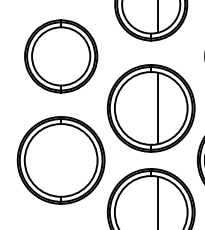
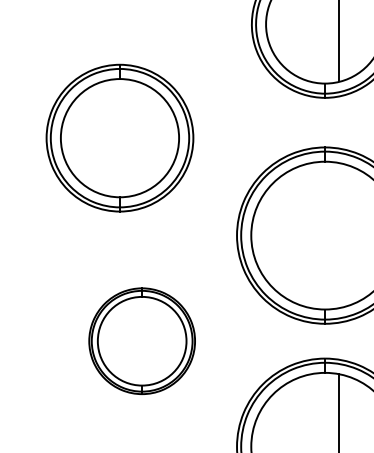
part: (61, 56) -> (120, 138), moved
line: (158, 108) -> (339, 235), removed
part: (60, 160) -> (140, 341), size x0.6

